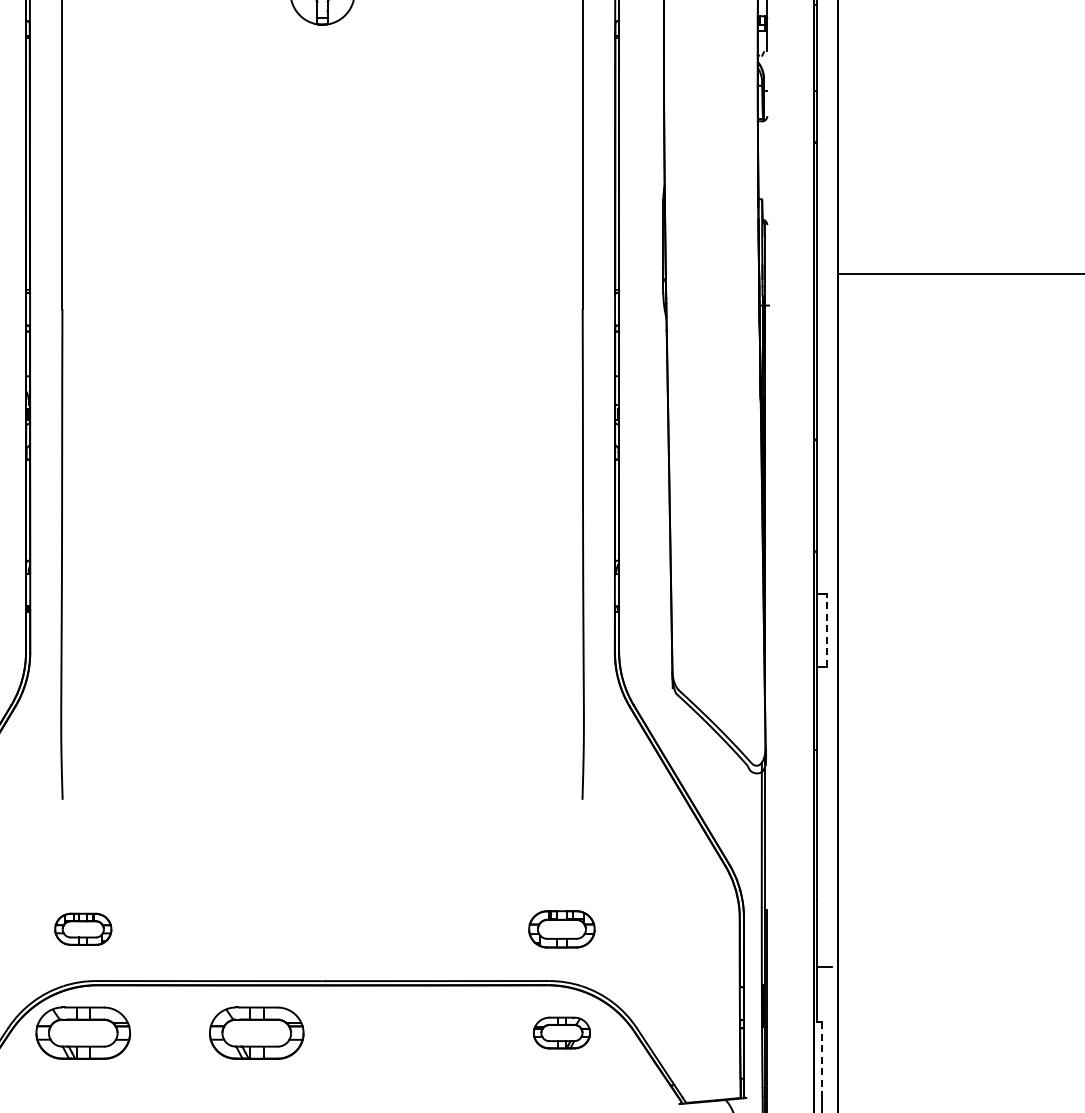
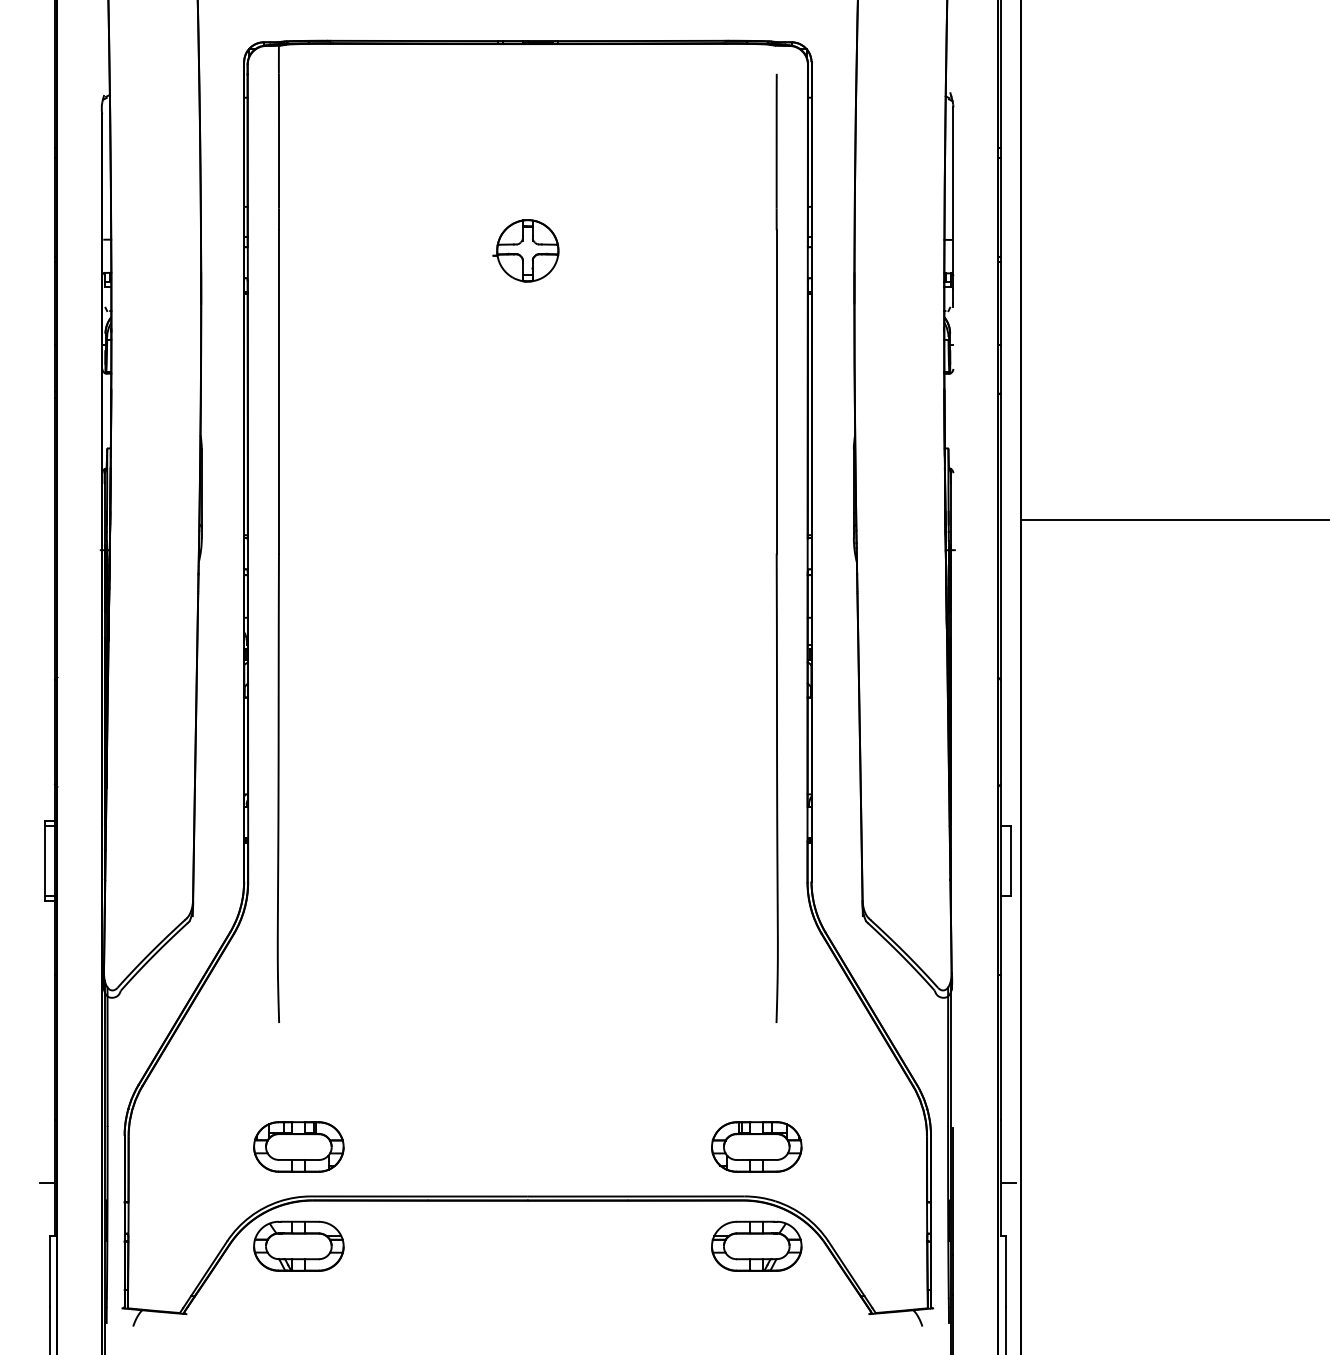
line: (827, 630) -> (1010, 861), dashed -> solid
part: (82, 928) -> (298, 1146), size x1.67
part: (561, 928) -> (756, 1146), size x1.43
part: (256, 1032) -> (464, 1245), removed
part: (561, 1032) -> (756, 1245), size x1.67
line: (821, 1059) -> (1005, 1271), dashed -> solid

